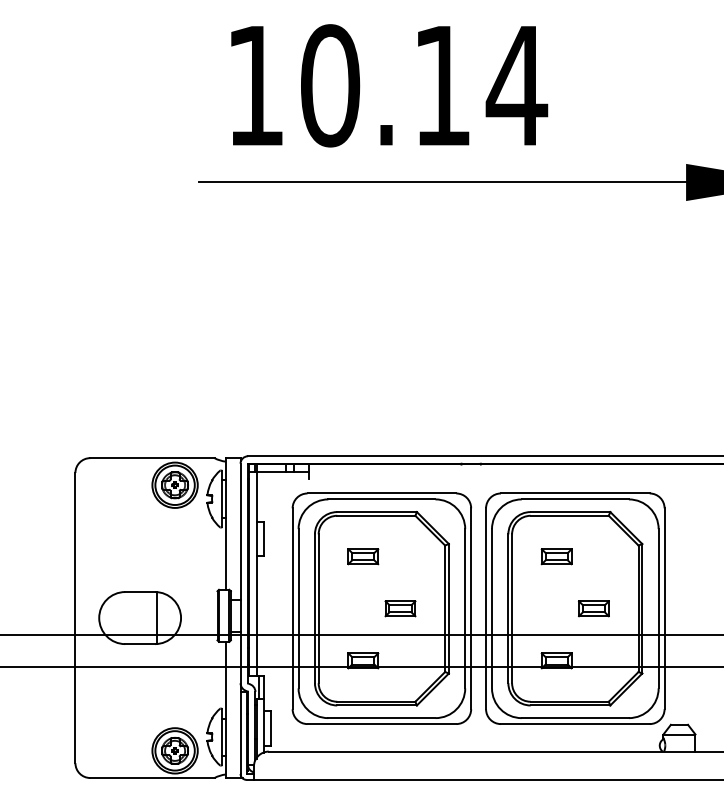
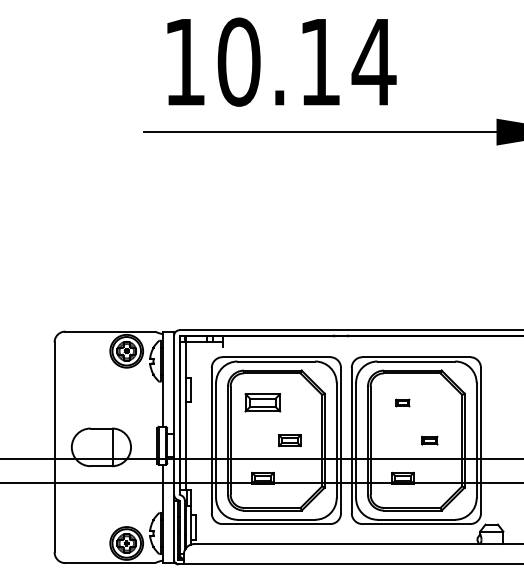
part: (363, 556) -> (263, 402), size x1.6
part: (556, 556) -> (402, 402), size x0.6
part: (593, 608) -> (429, 440), size x0.7

